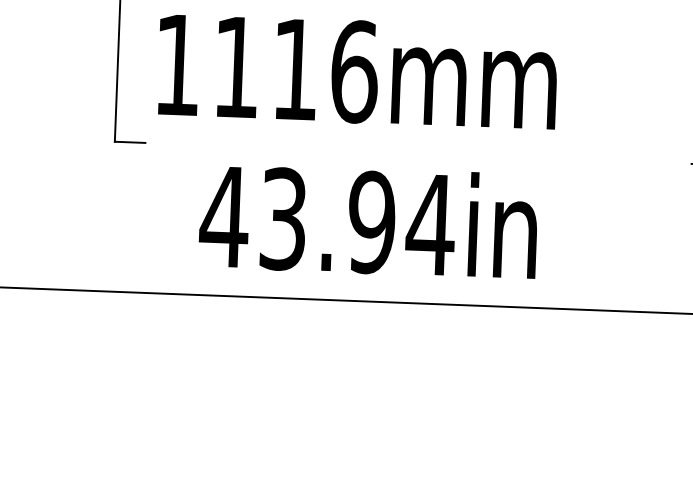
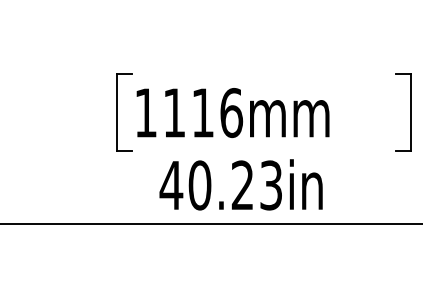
text: (356, 222) -> (235, 185), 43.94in -> 40.23in

